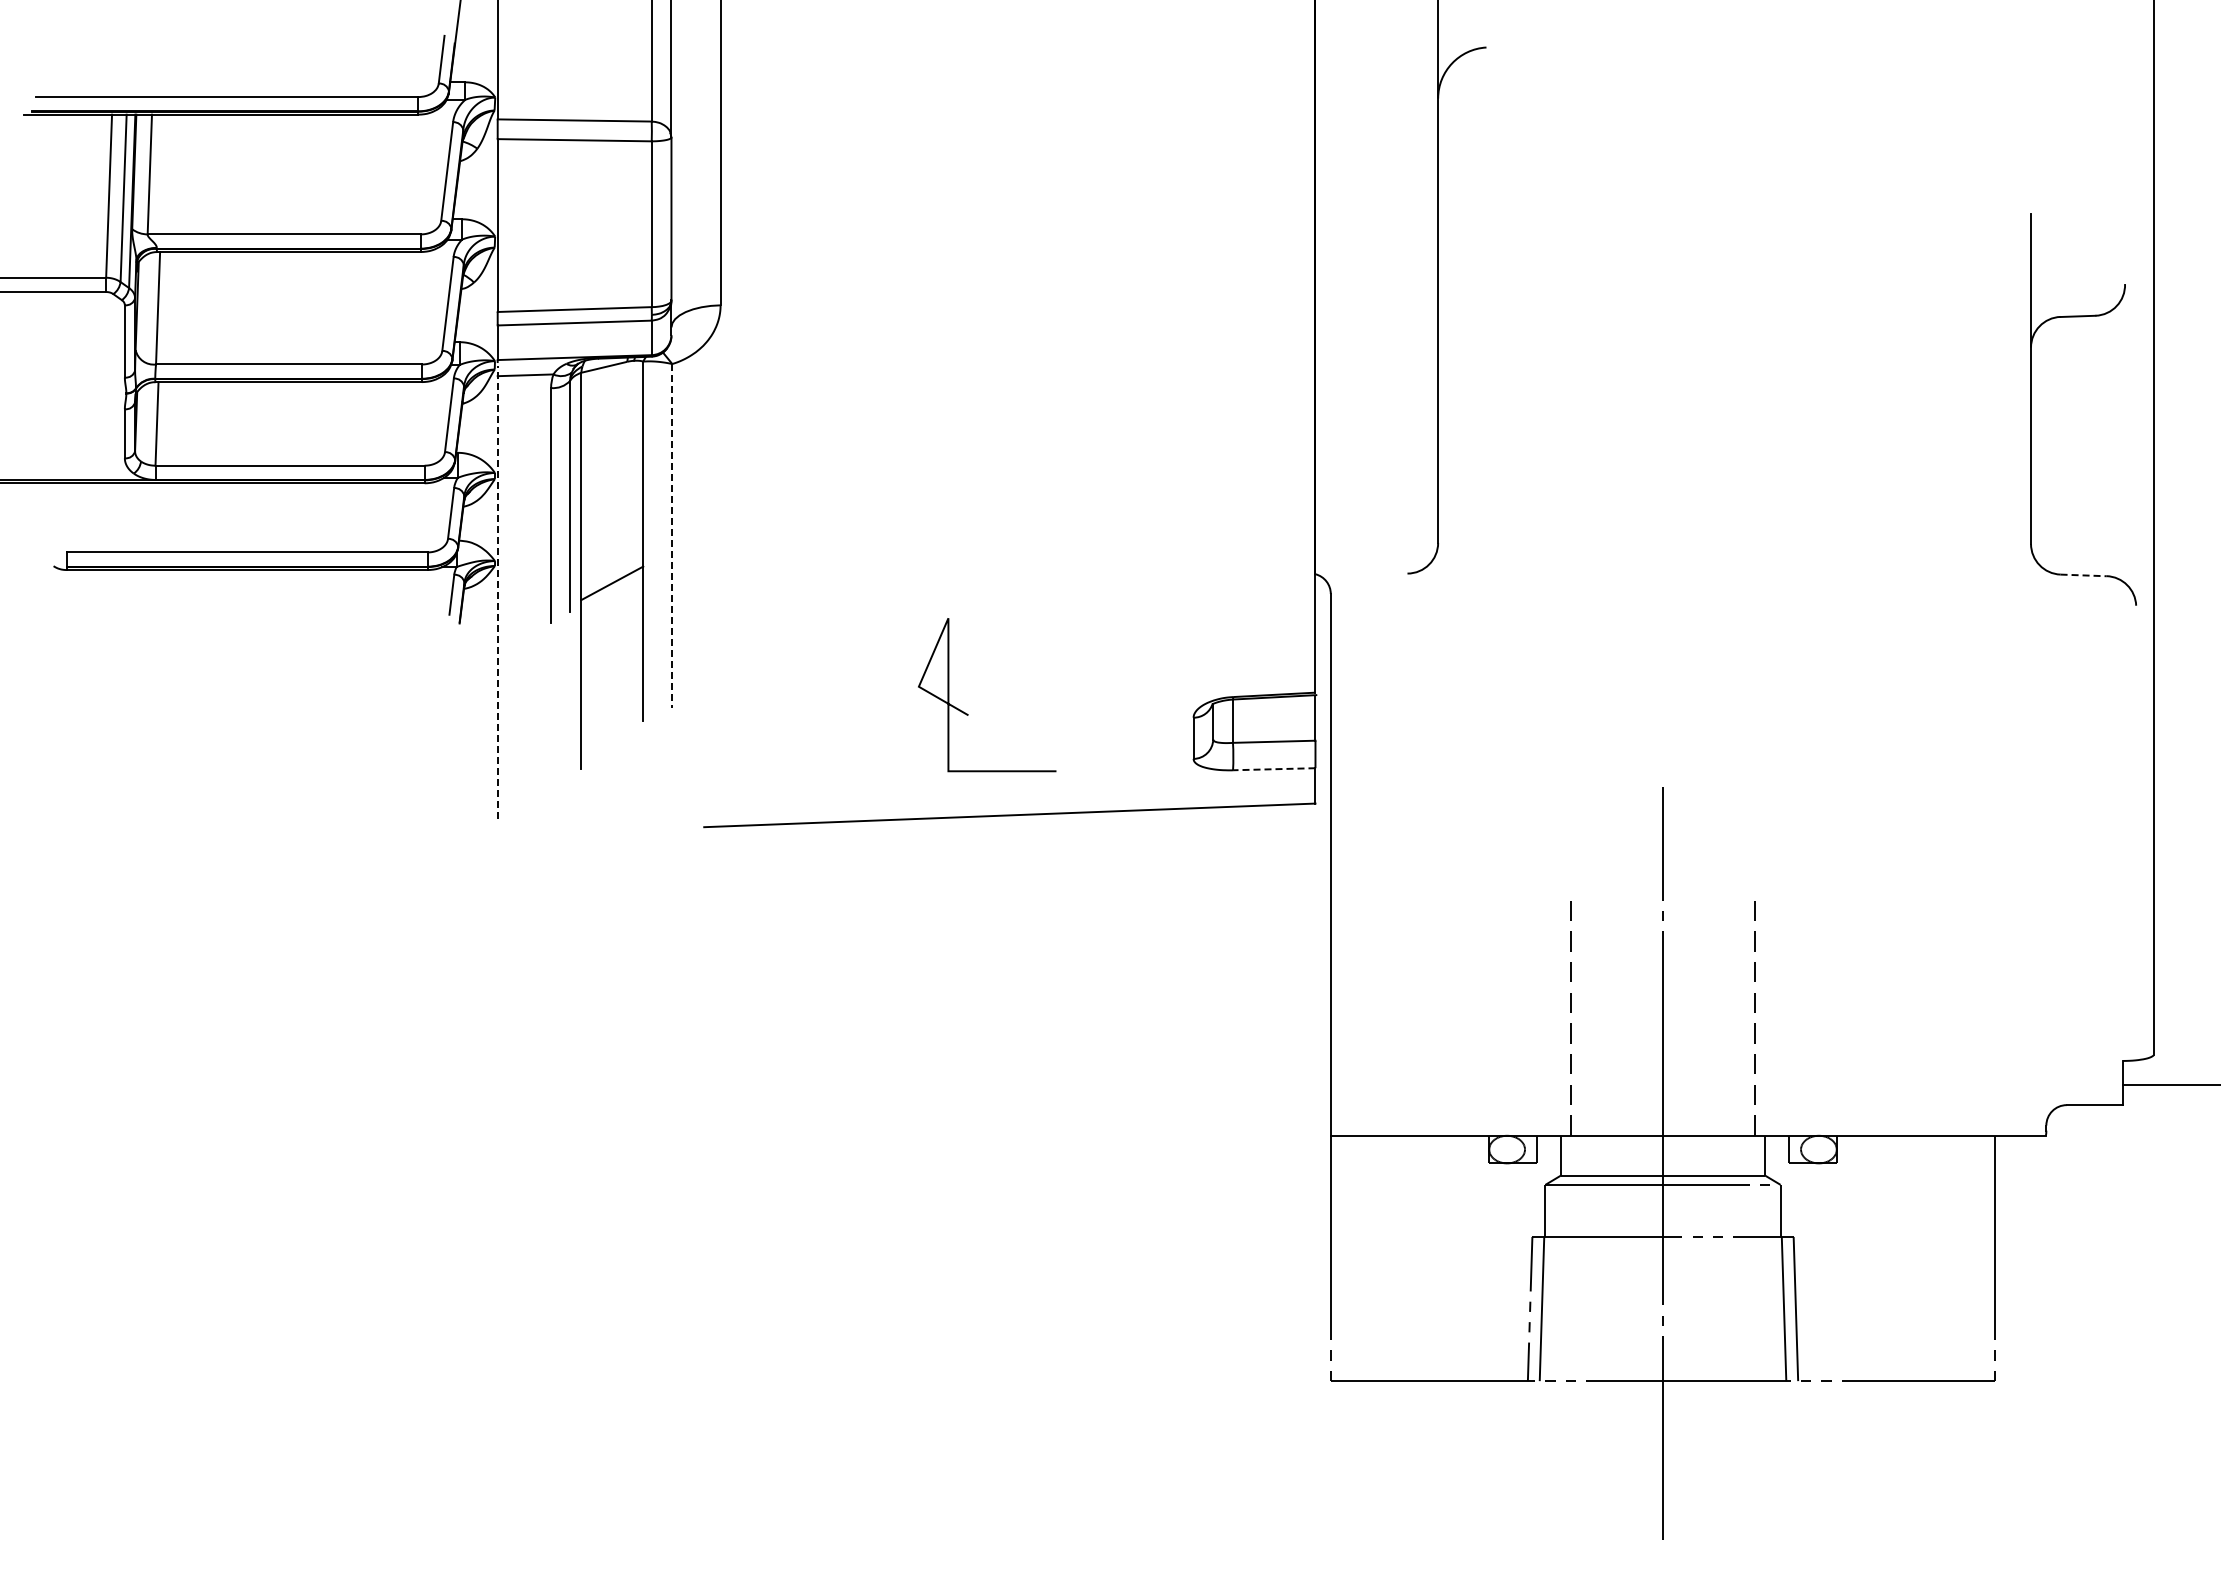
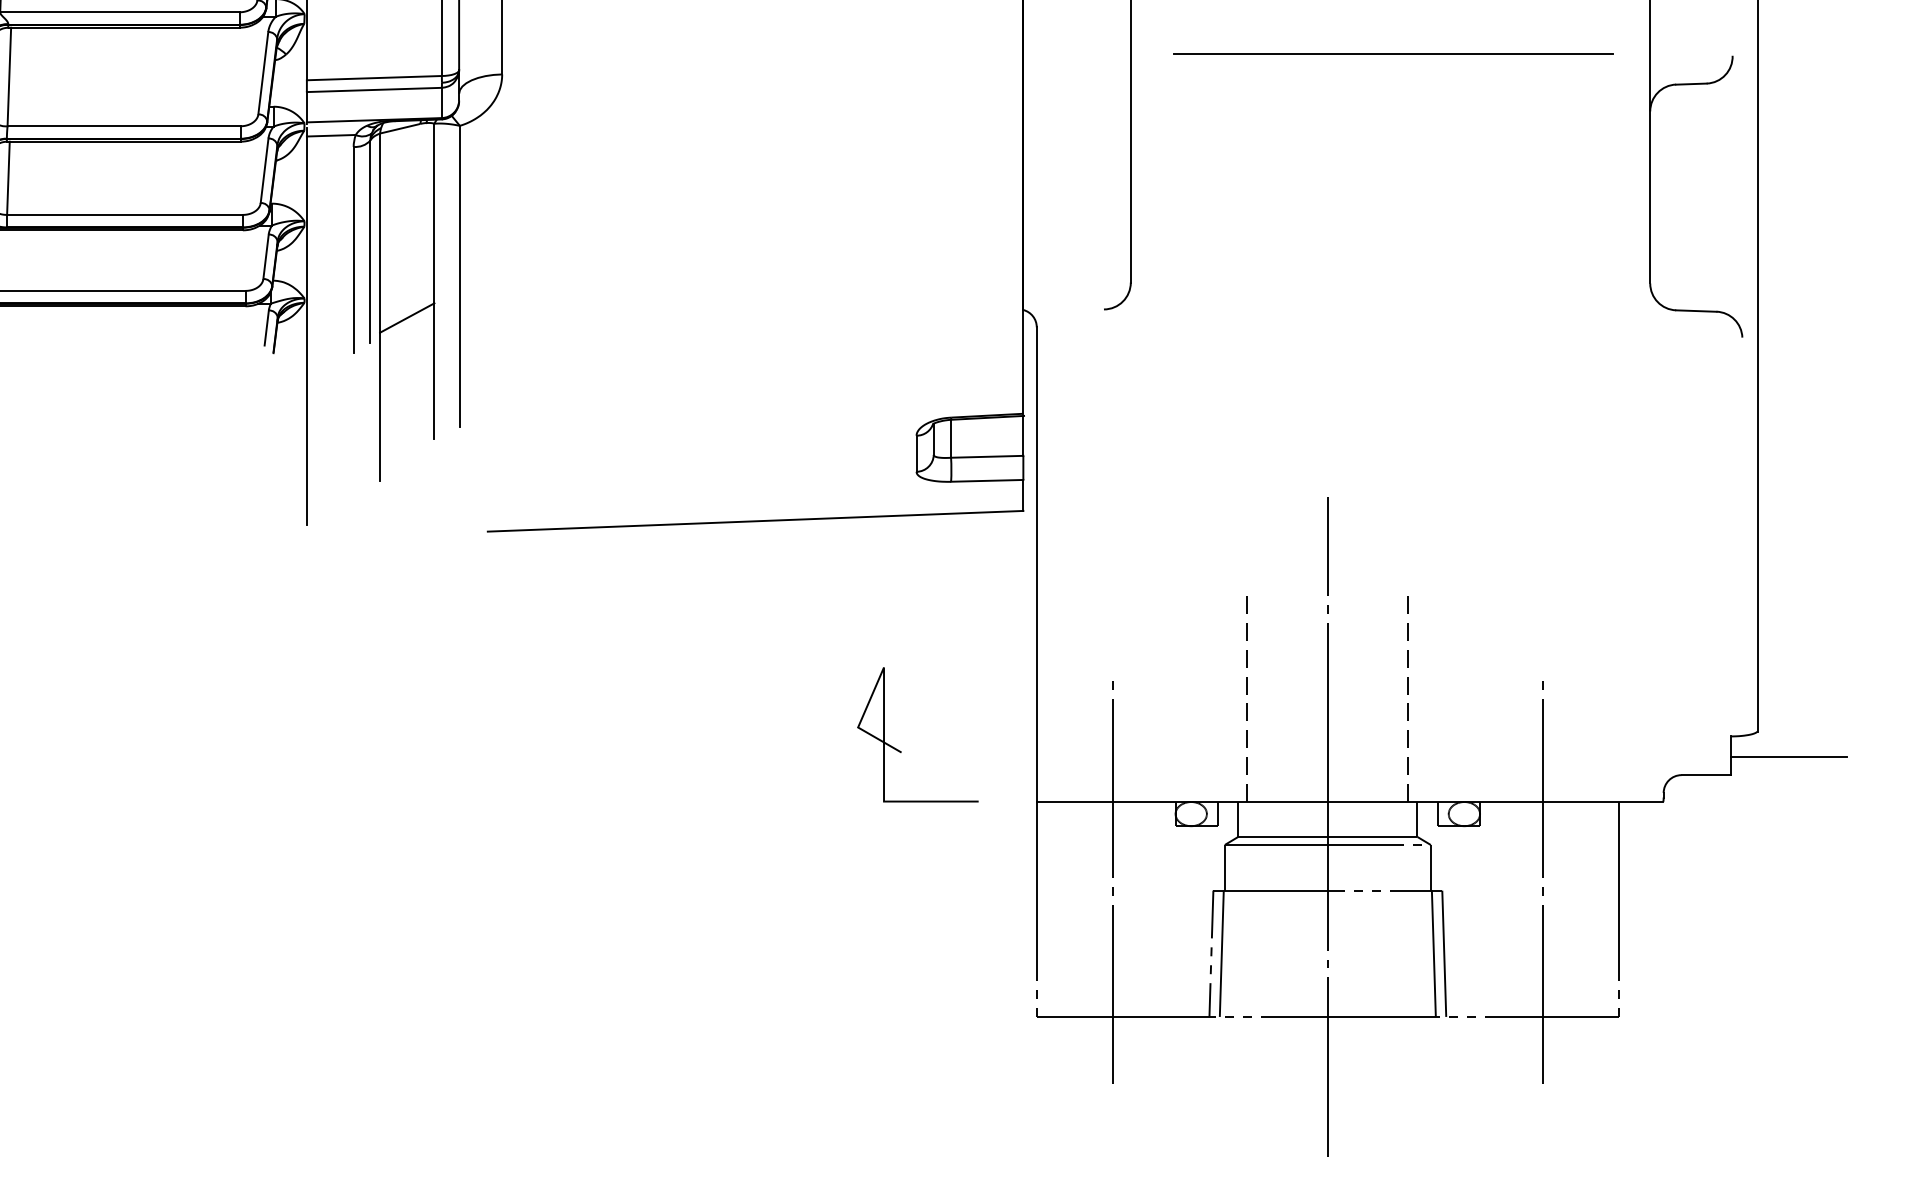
line: (1737, 282) -> (1393, 54), added
line: (672, 536) -> (460, 276), dashed -> solid
line: (2084, 575) -> (1697, 311), dashed -> solid
line: (497, 592) -> (306, 326), dashed -> solid
line: (968, 714) -> (901, 751), moved
line: (1273, 769) -> (986, 481), dashed -> solid
line: (1417, 1222) -> (1112, 877), added
line: (1908, 1222) -> (1542, 877), added

